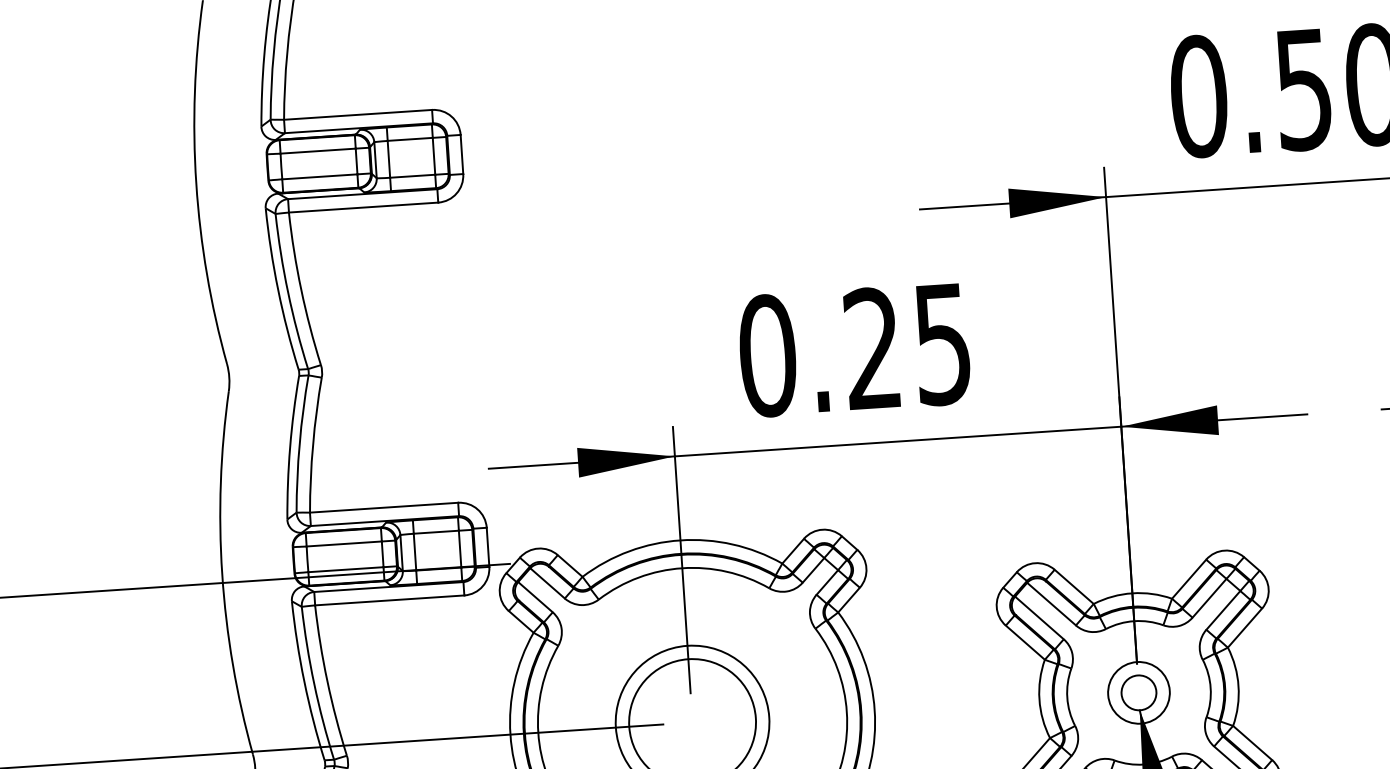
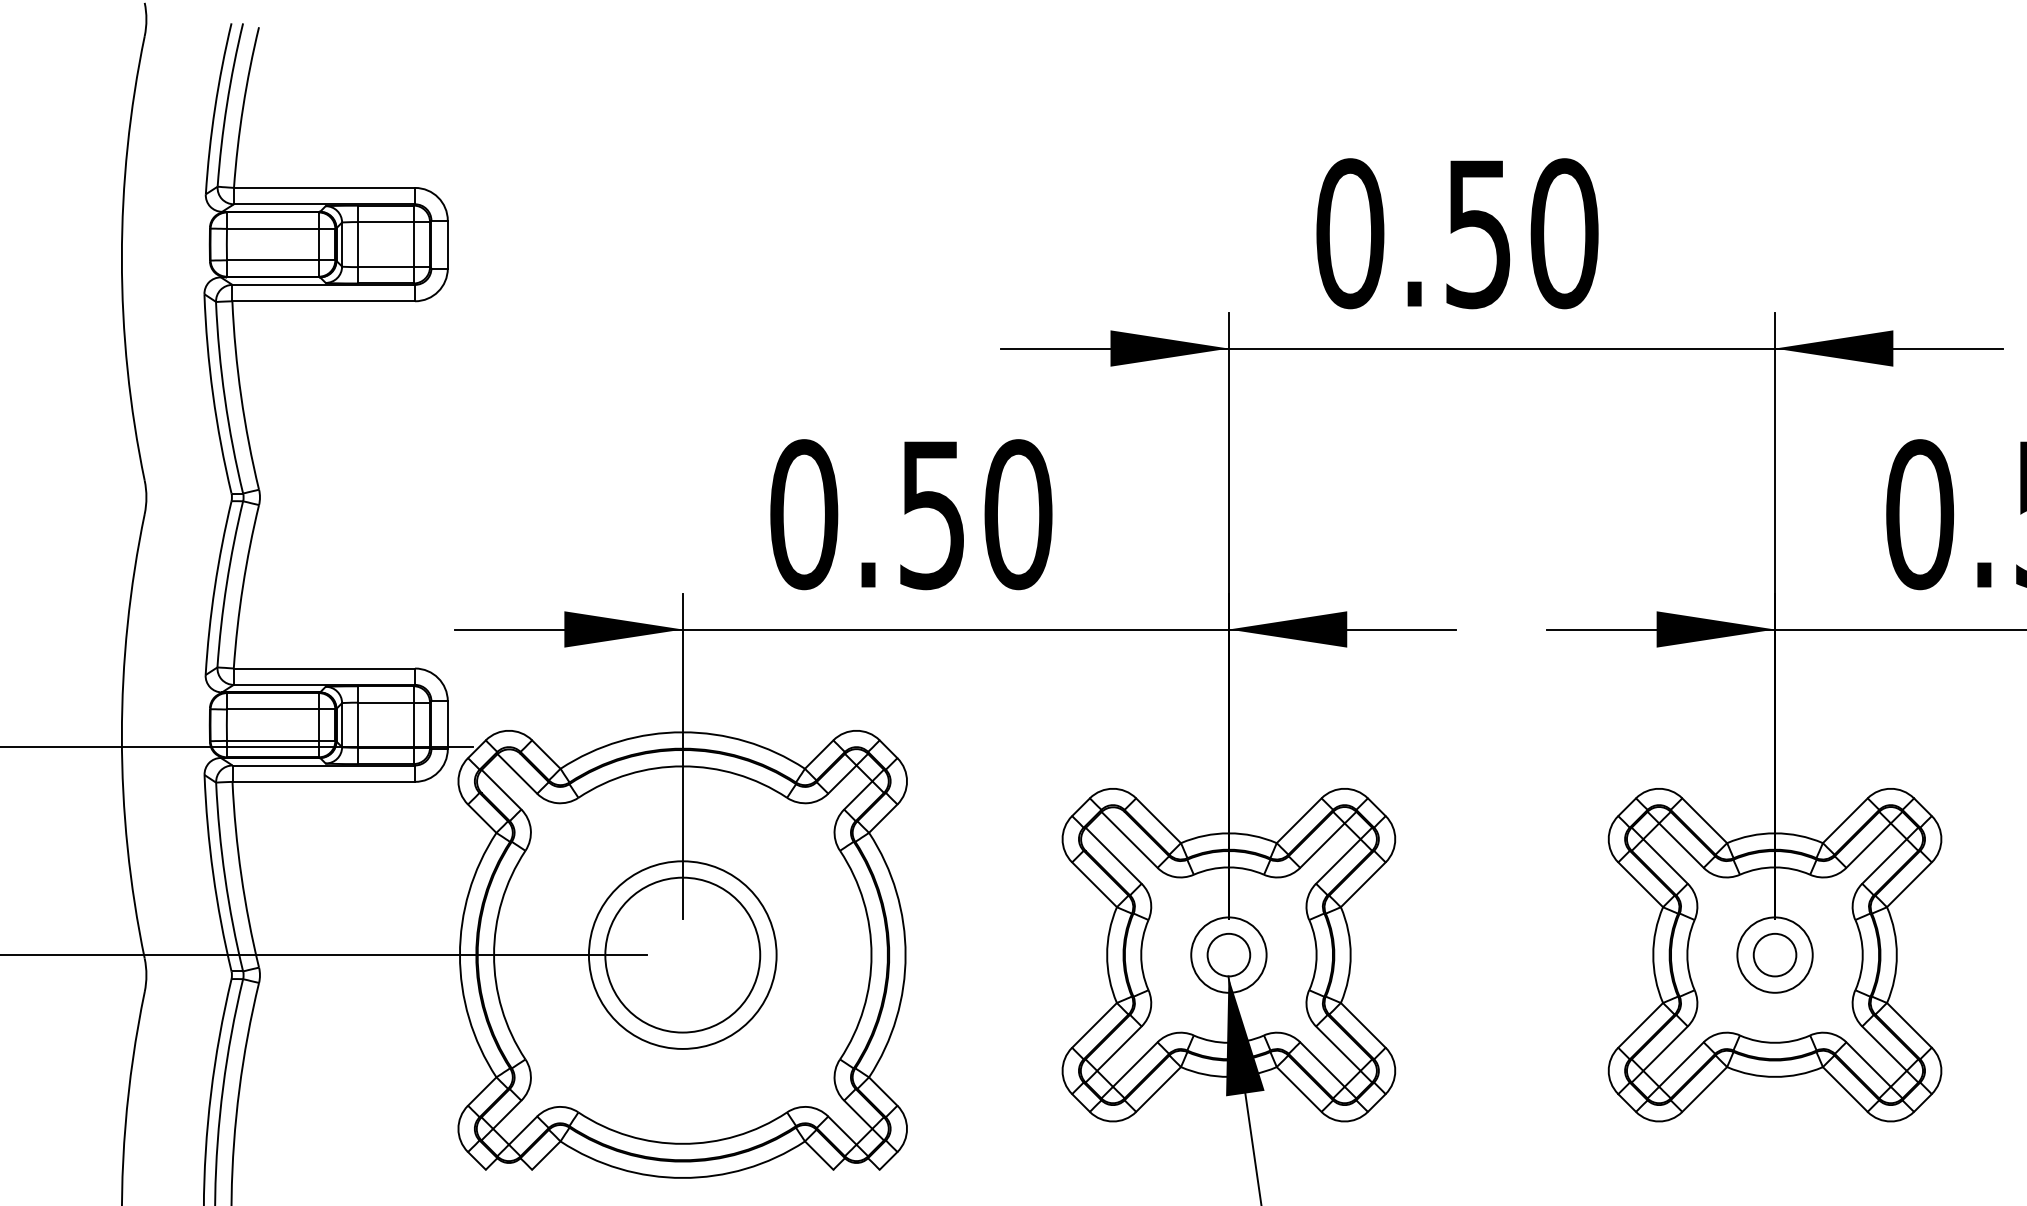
text: (907, 346) -> (975, 514), 0.25 -> 0.50

